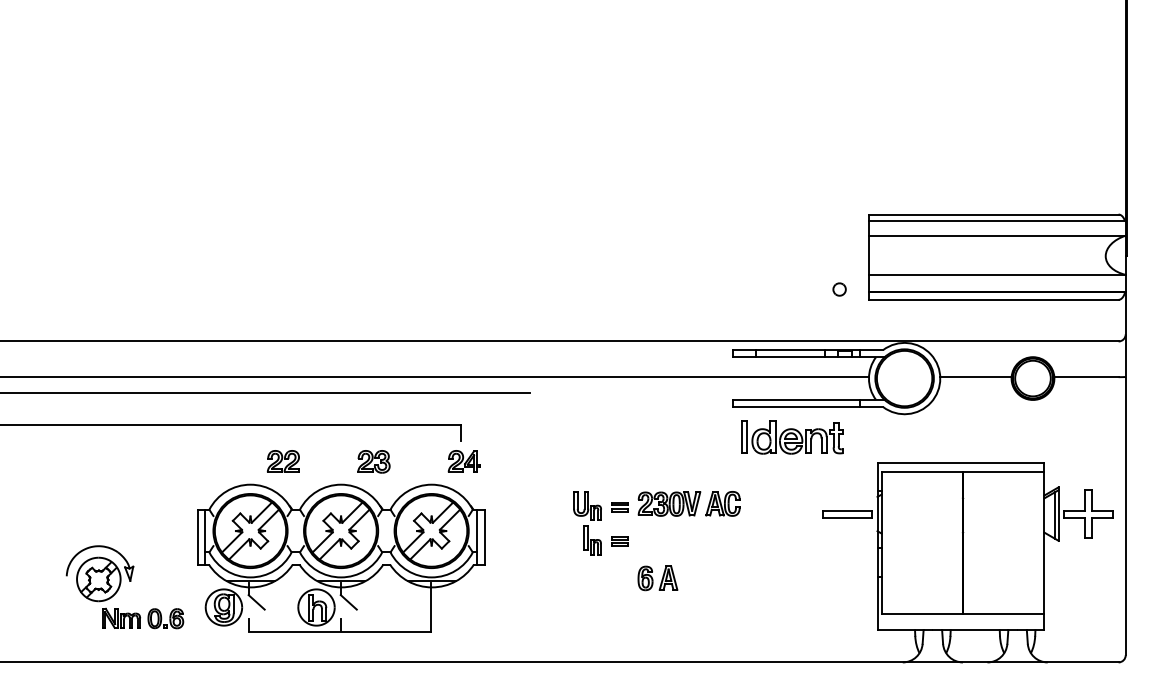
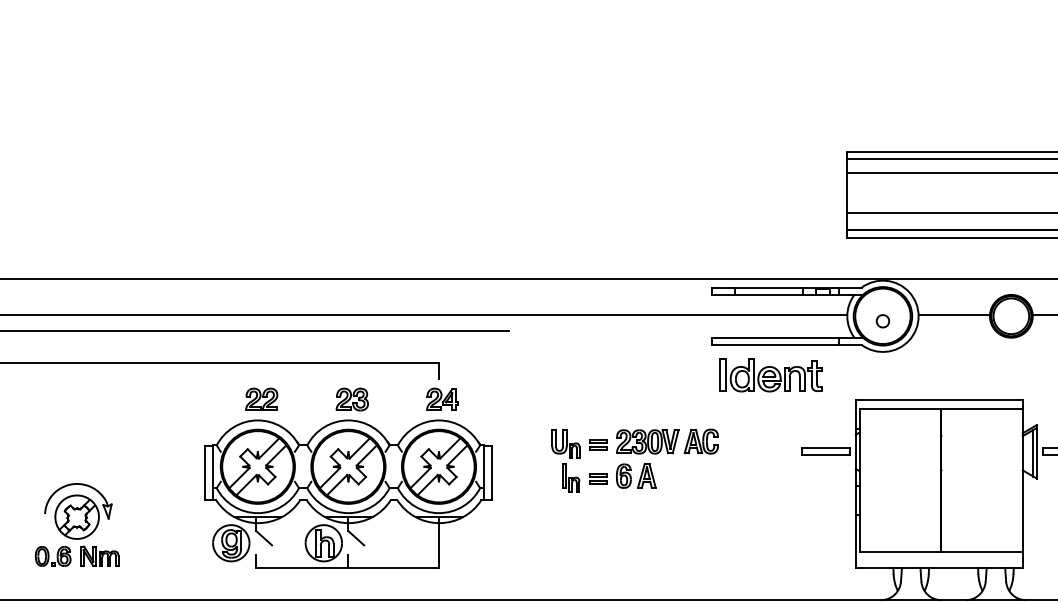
part: (839, 289) -> (882, 321), moved
part: (341, 557) -> (348, 493), moved
part: (657, 578) -> (635, 476), moved
part: (165, 618) -> (52, 556), moved

